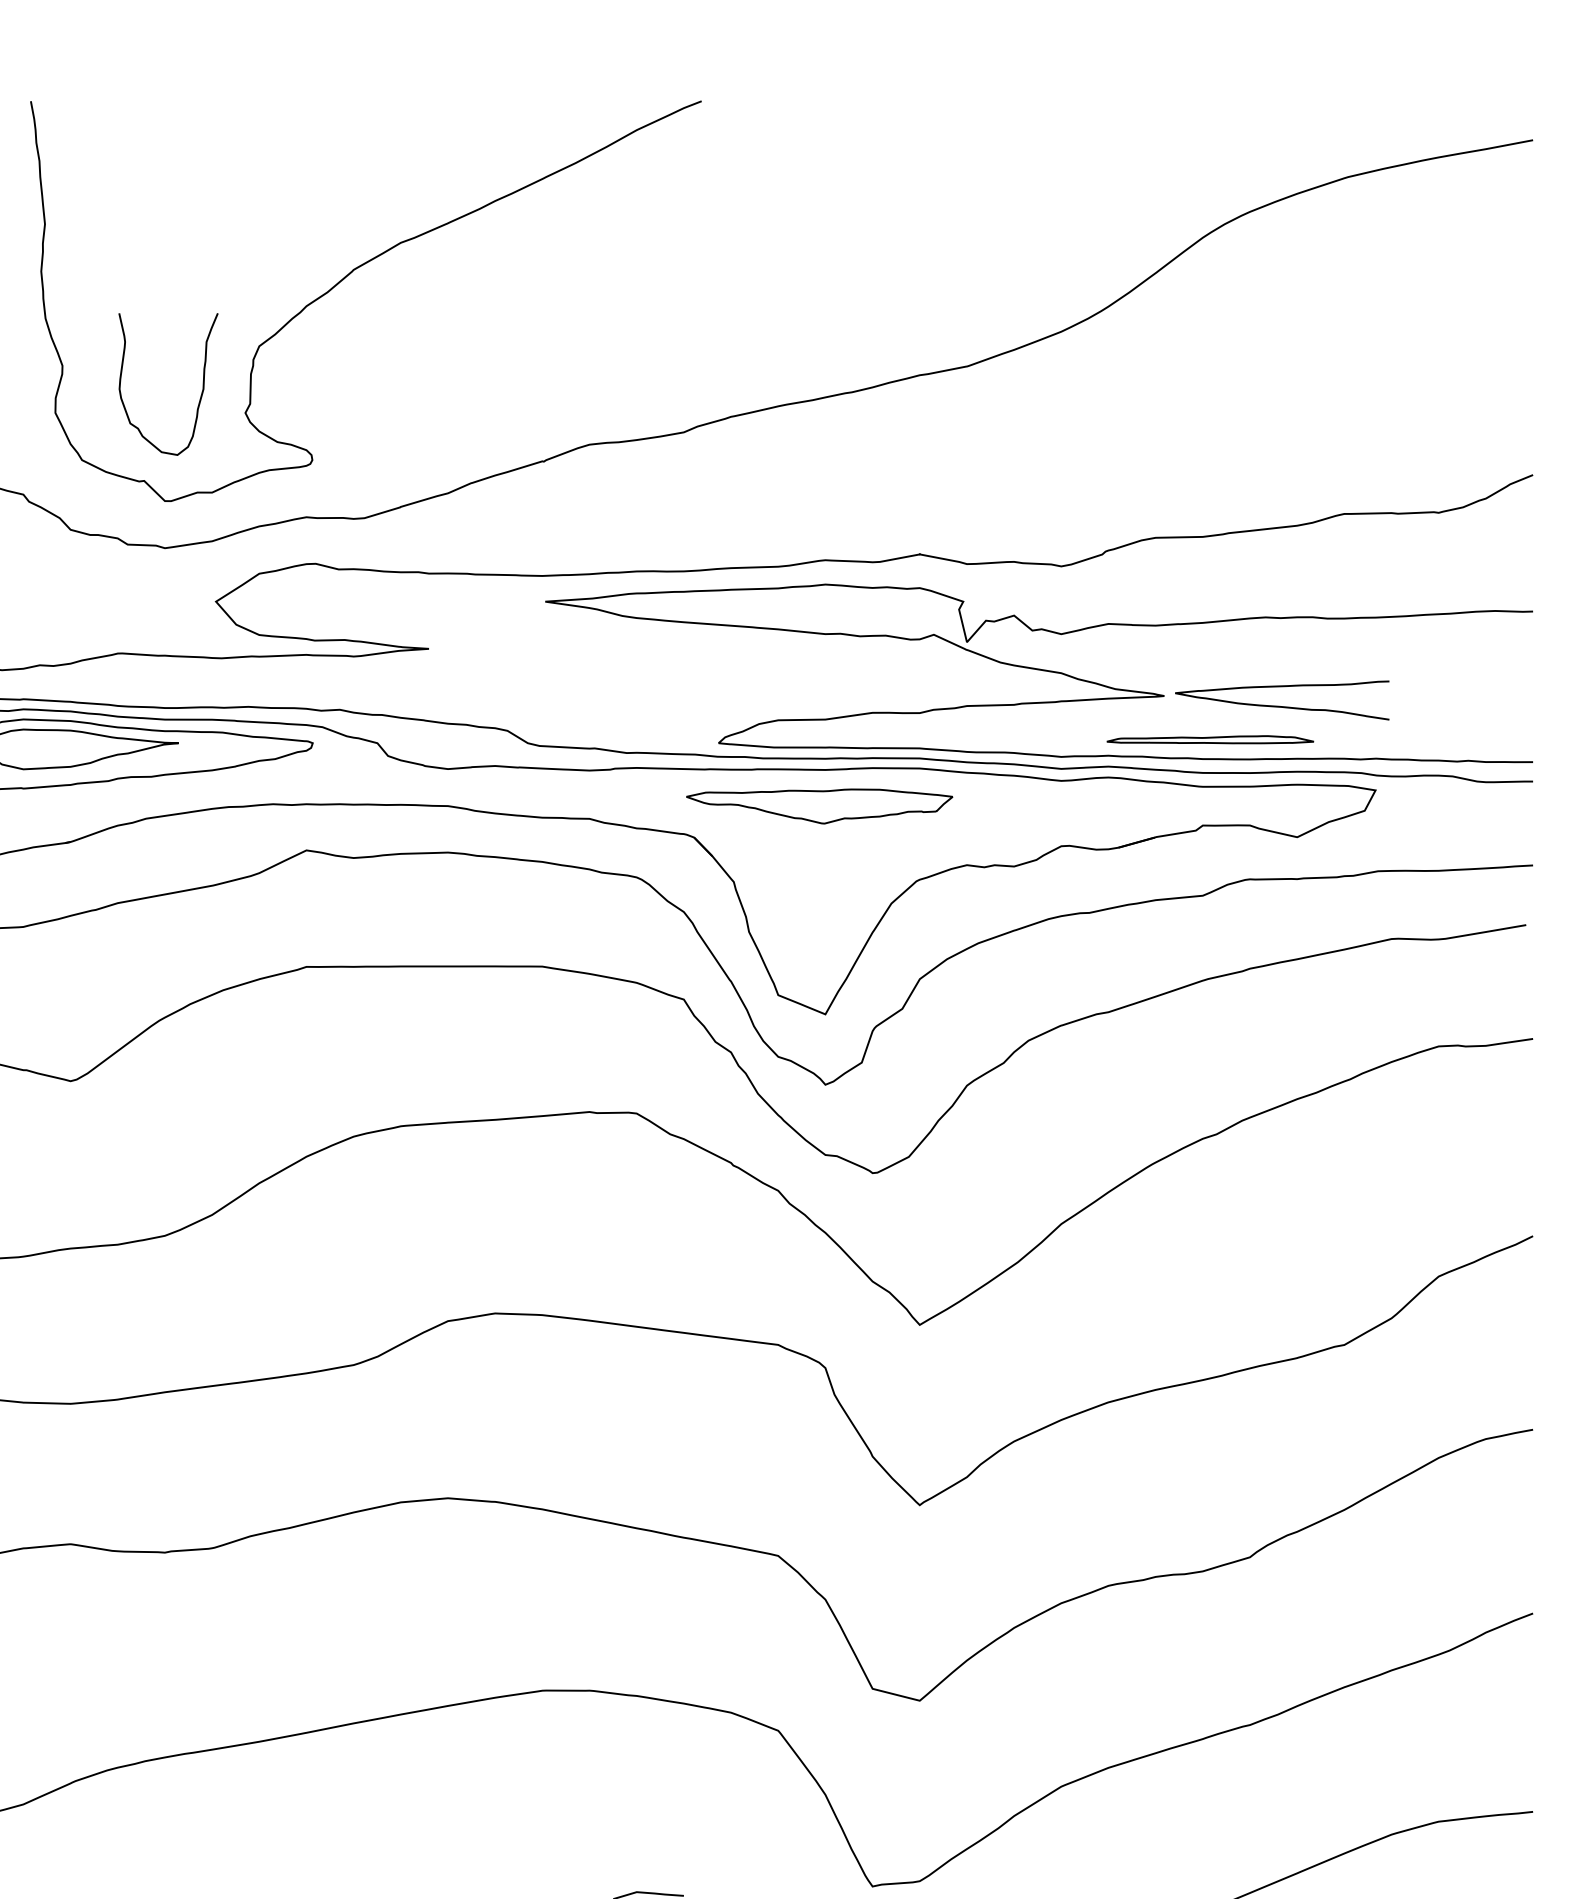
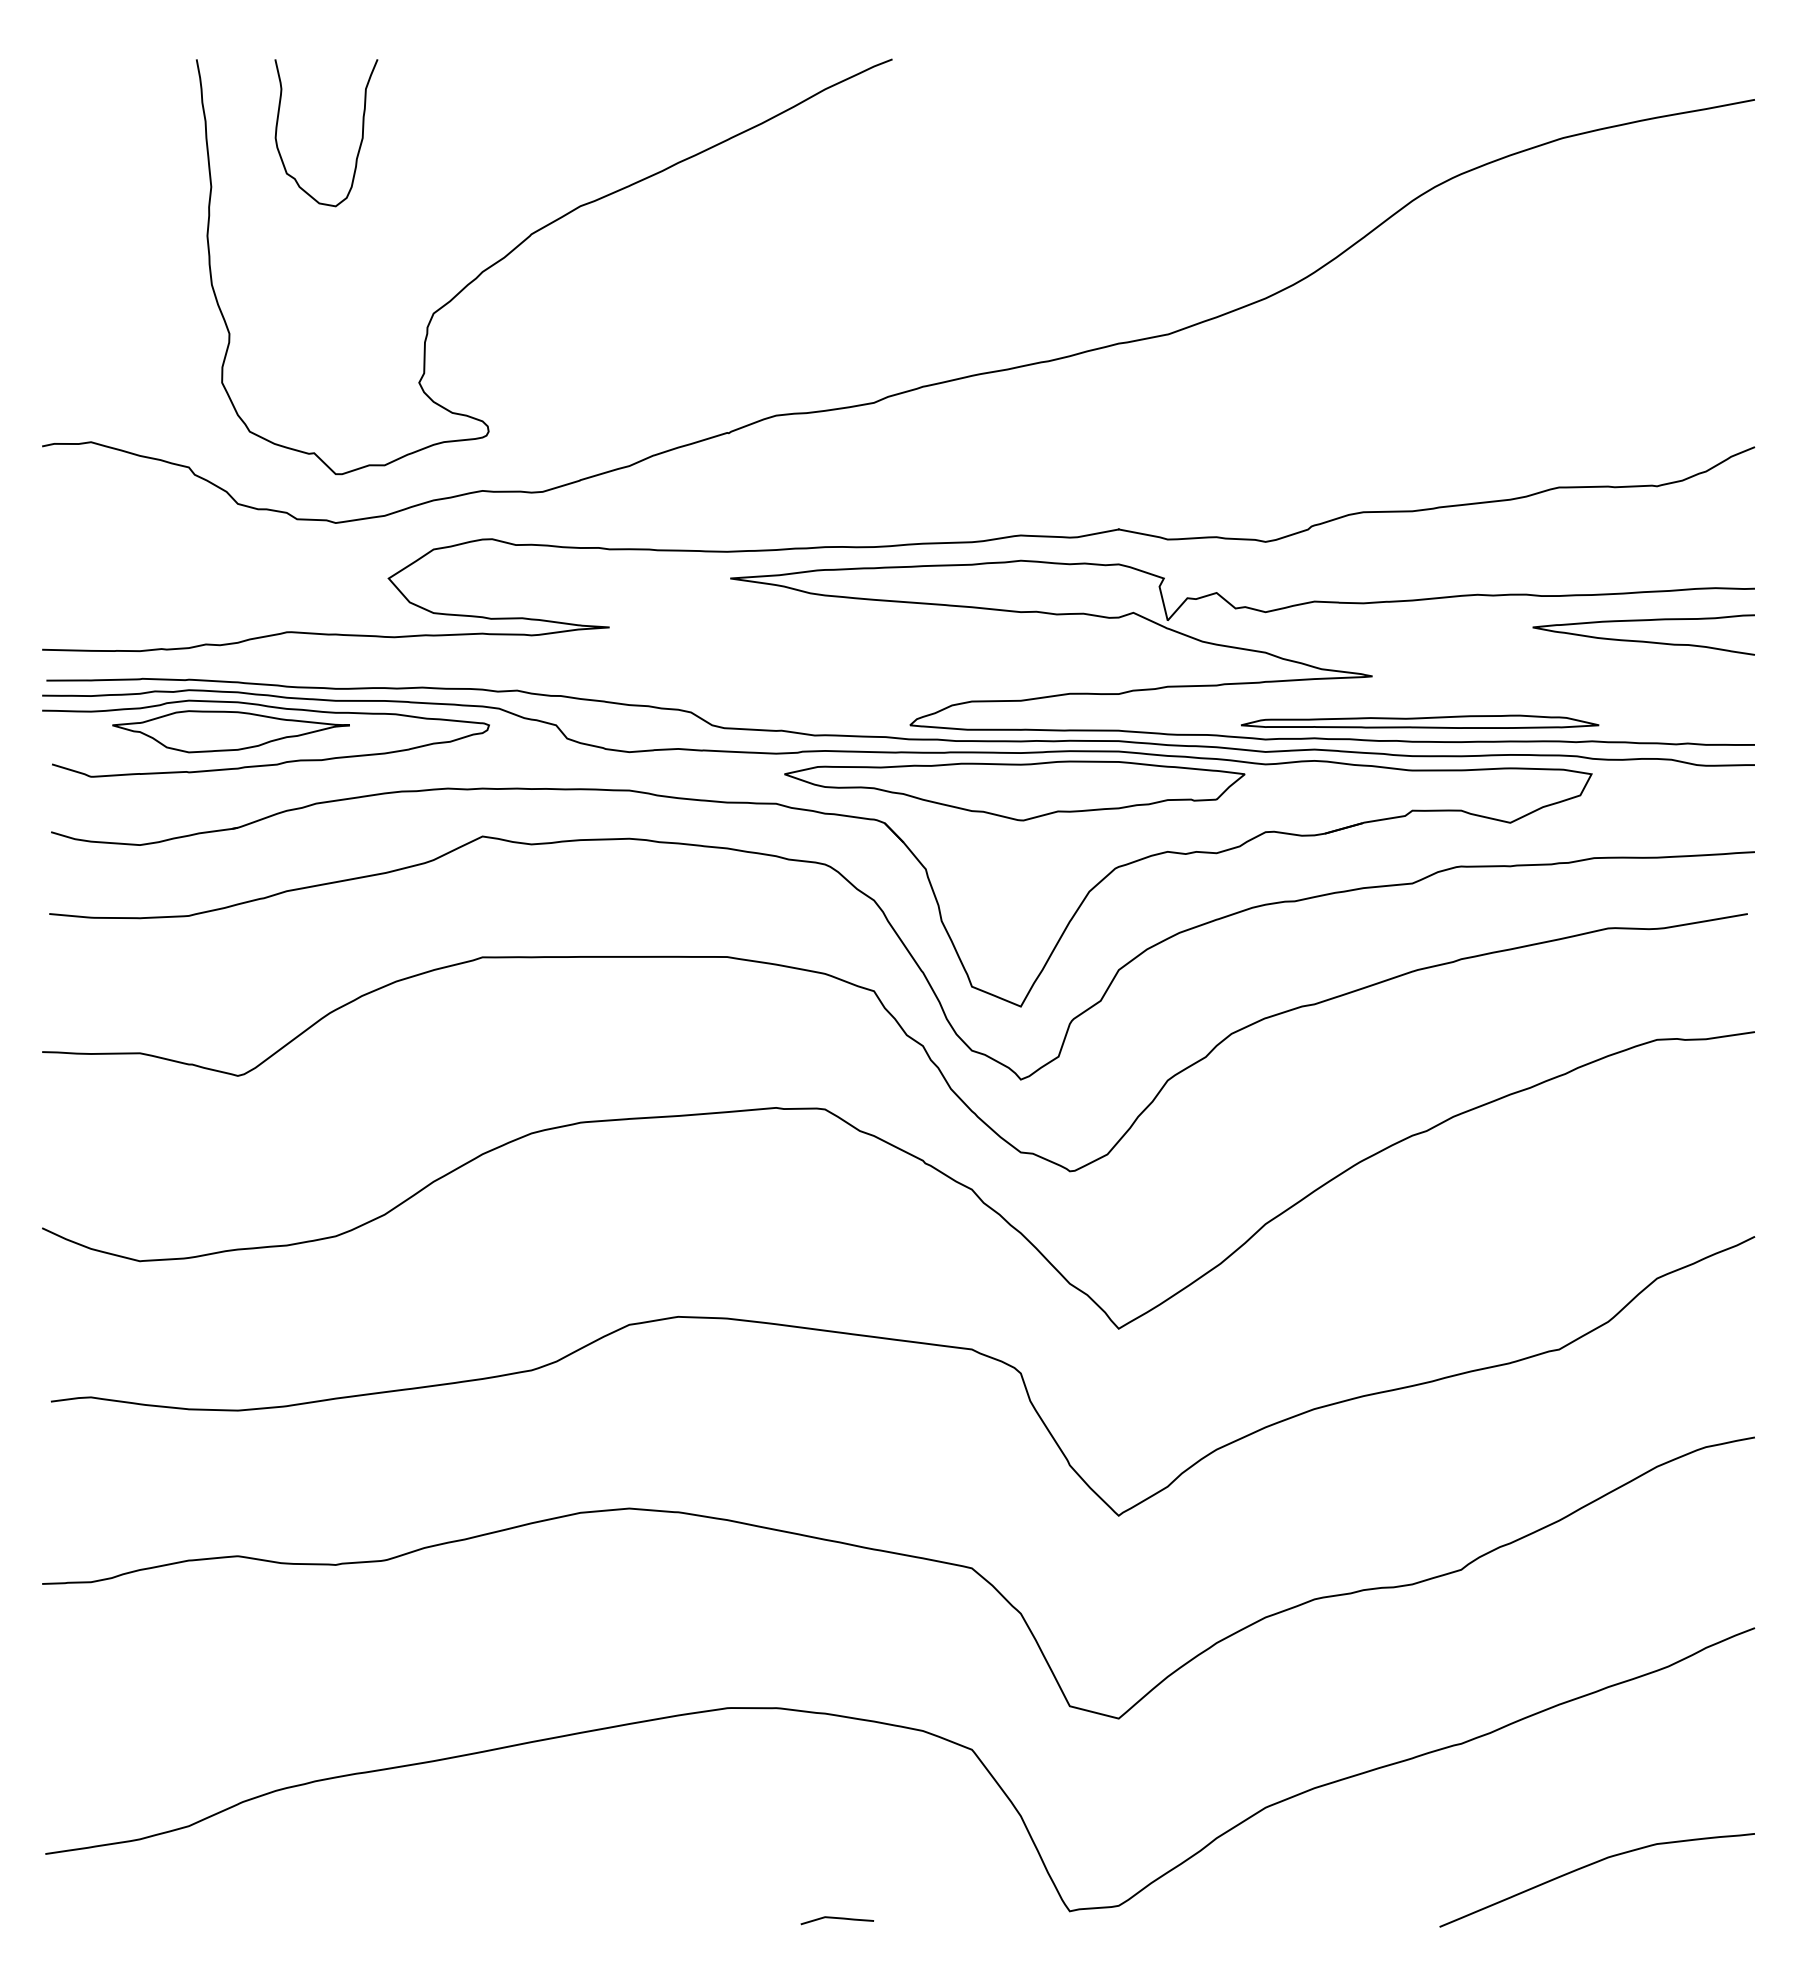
curve: (201, 392) -> (360, 141), moved
curve: (1281, 705) -> (1643, 640), moved
part: (1210, 739) -> (1420, 721), size x1.67
part: (819, 806) -> (1014, 790), size x1.67

